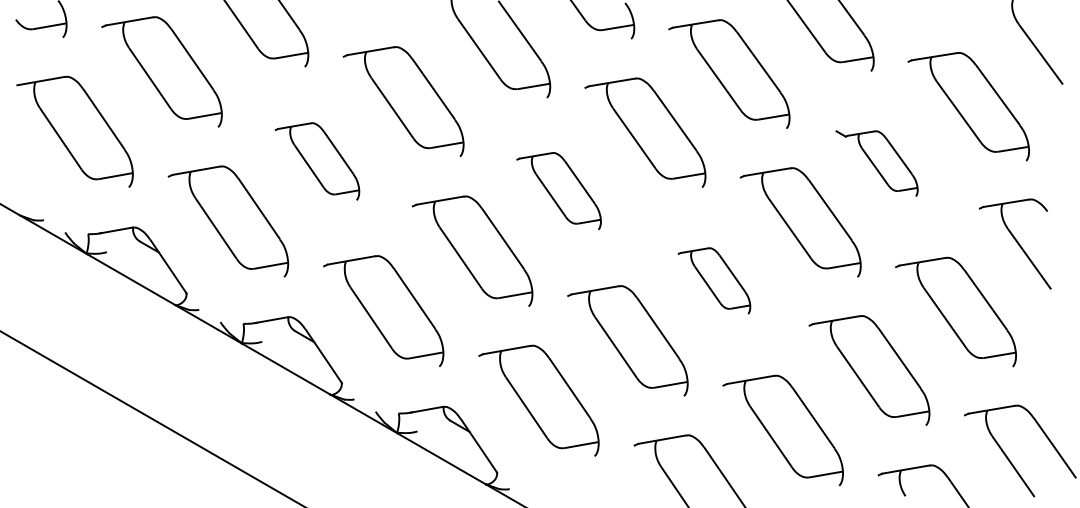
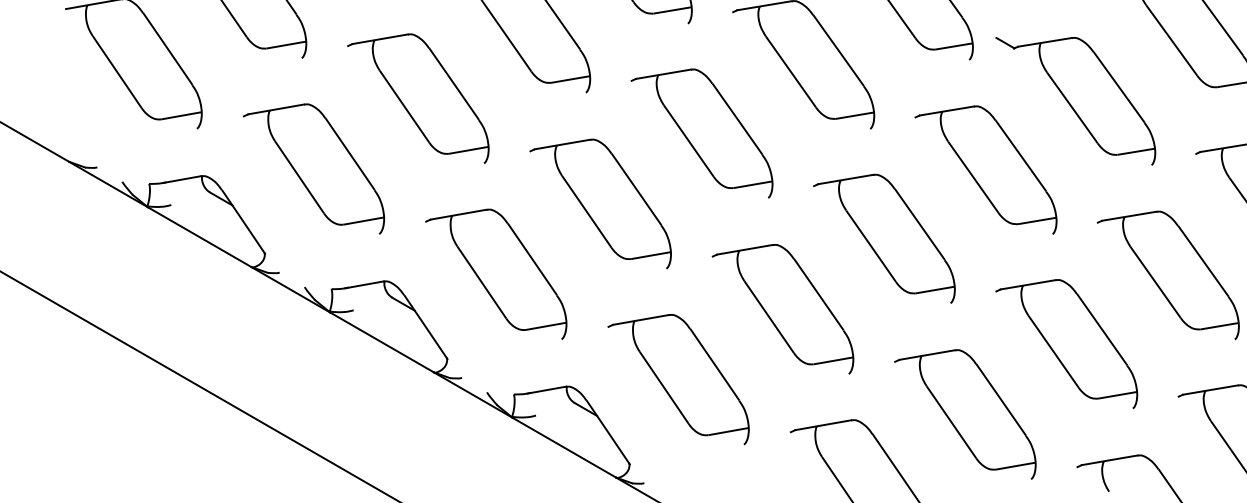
part: (317, 161) -> (418, 98), size x1.43
part: (876, 163) -> (1075, 100), size x1.67
part: (558, 190) -> (701, 132), size x1.43
part: (714, 280) -> (884, 238), size x1.67

